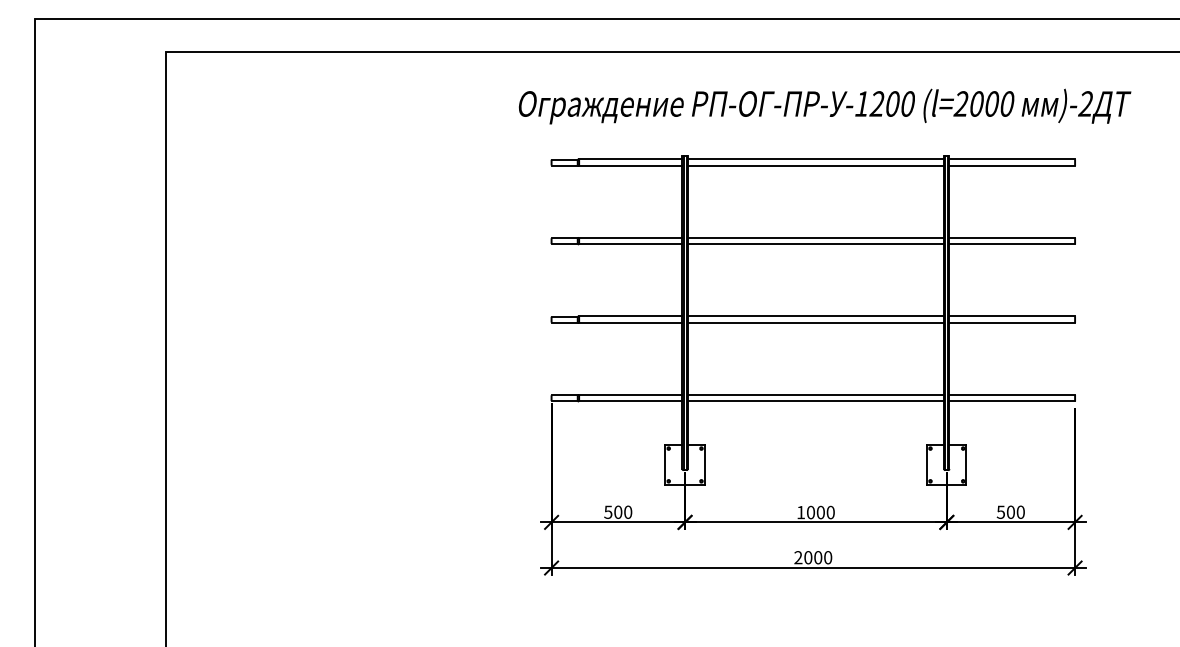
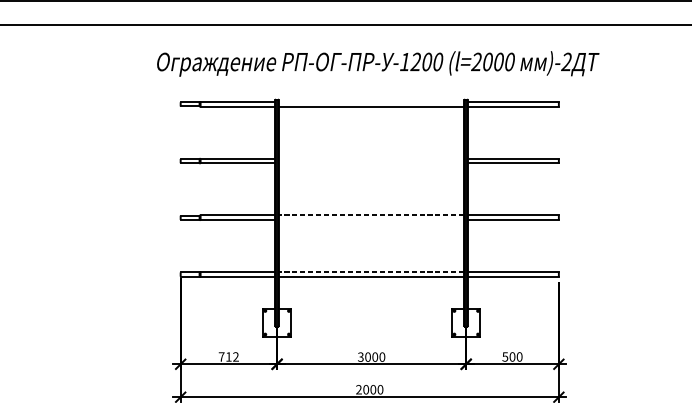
line: (815, 159) -> (371, 102), removed
line: (815, 237) -> (371, 158), removed
line: (815, 244) -> (371, 163), removed
line: (815, 316) -> (371, 215), solid -> dashed
line: (815, 322) -> (371, 219), removed
line: (815, 394) -> (371, 271), solid -> dashed
text: (618, 511) -> (229, 356), 500 -> 712
text: (800, 512) -> (360, 357), 1000 -> 3000

